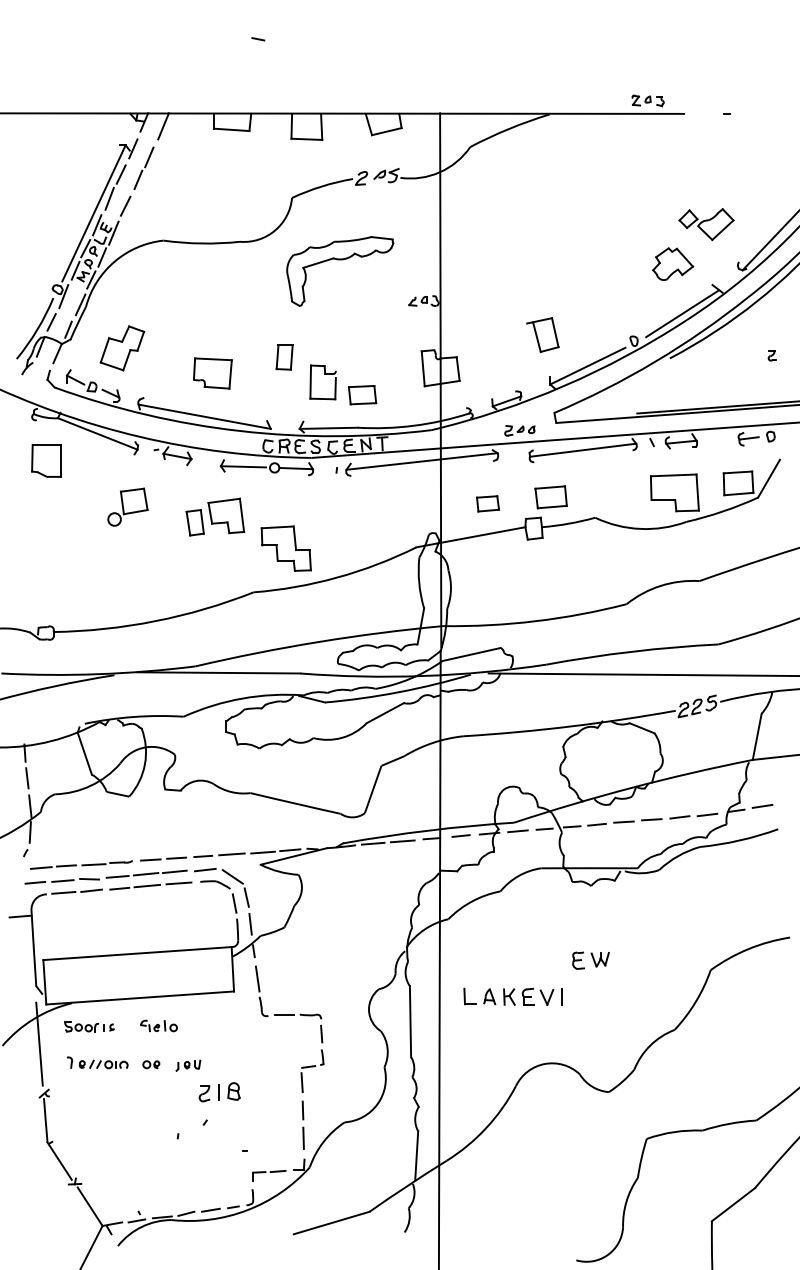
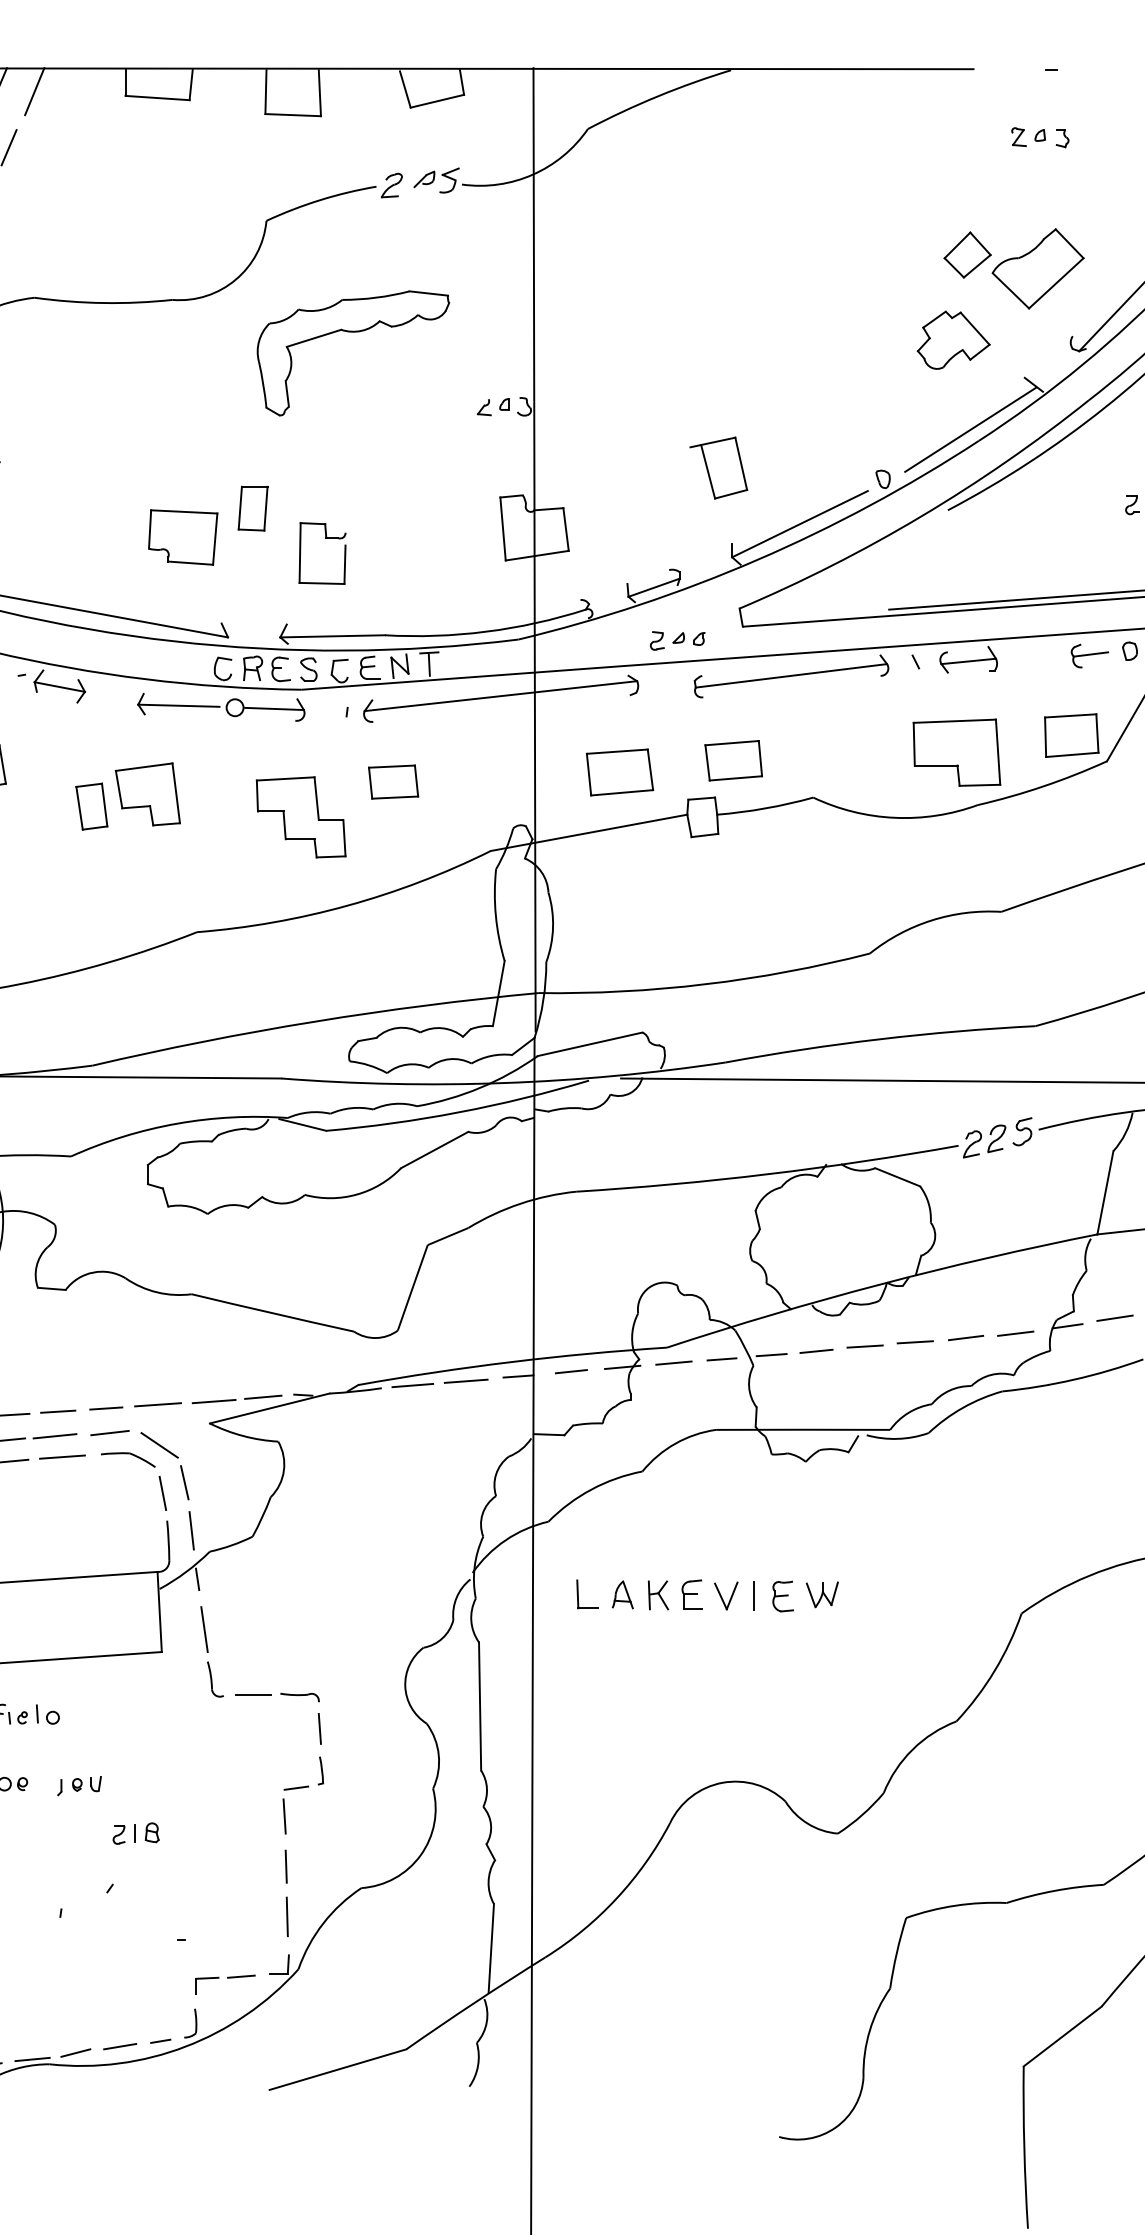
part: (647, 100) -> (1039, 137), moved
part: (706, 224) -> (1013, 268), size x1.43
part: (212, 373) -> (182, 537), moved
part: (362, 395) -> (393, 782), moved
part: (487, 503) -> (618, 771), size x1.67
part: (285, 548) -> (299, 817), moved
part: (512, 996) -> (664, 1594), moved
part: (219, 1091) -> (135, 1832), size x0.62

